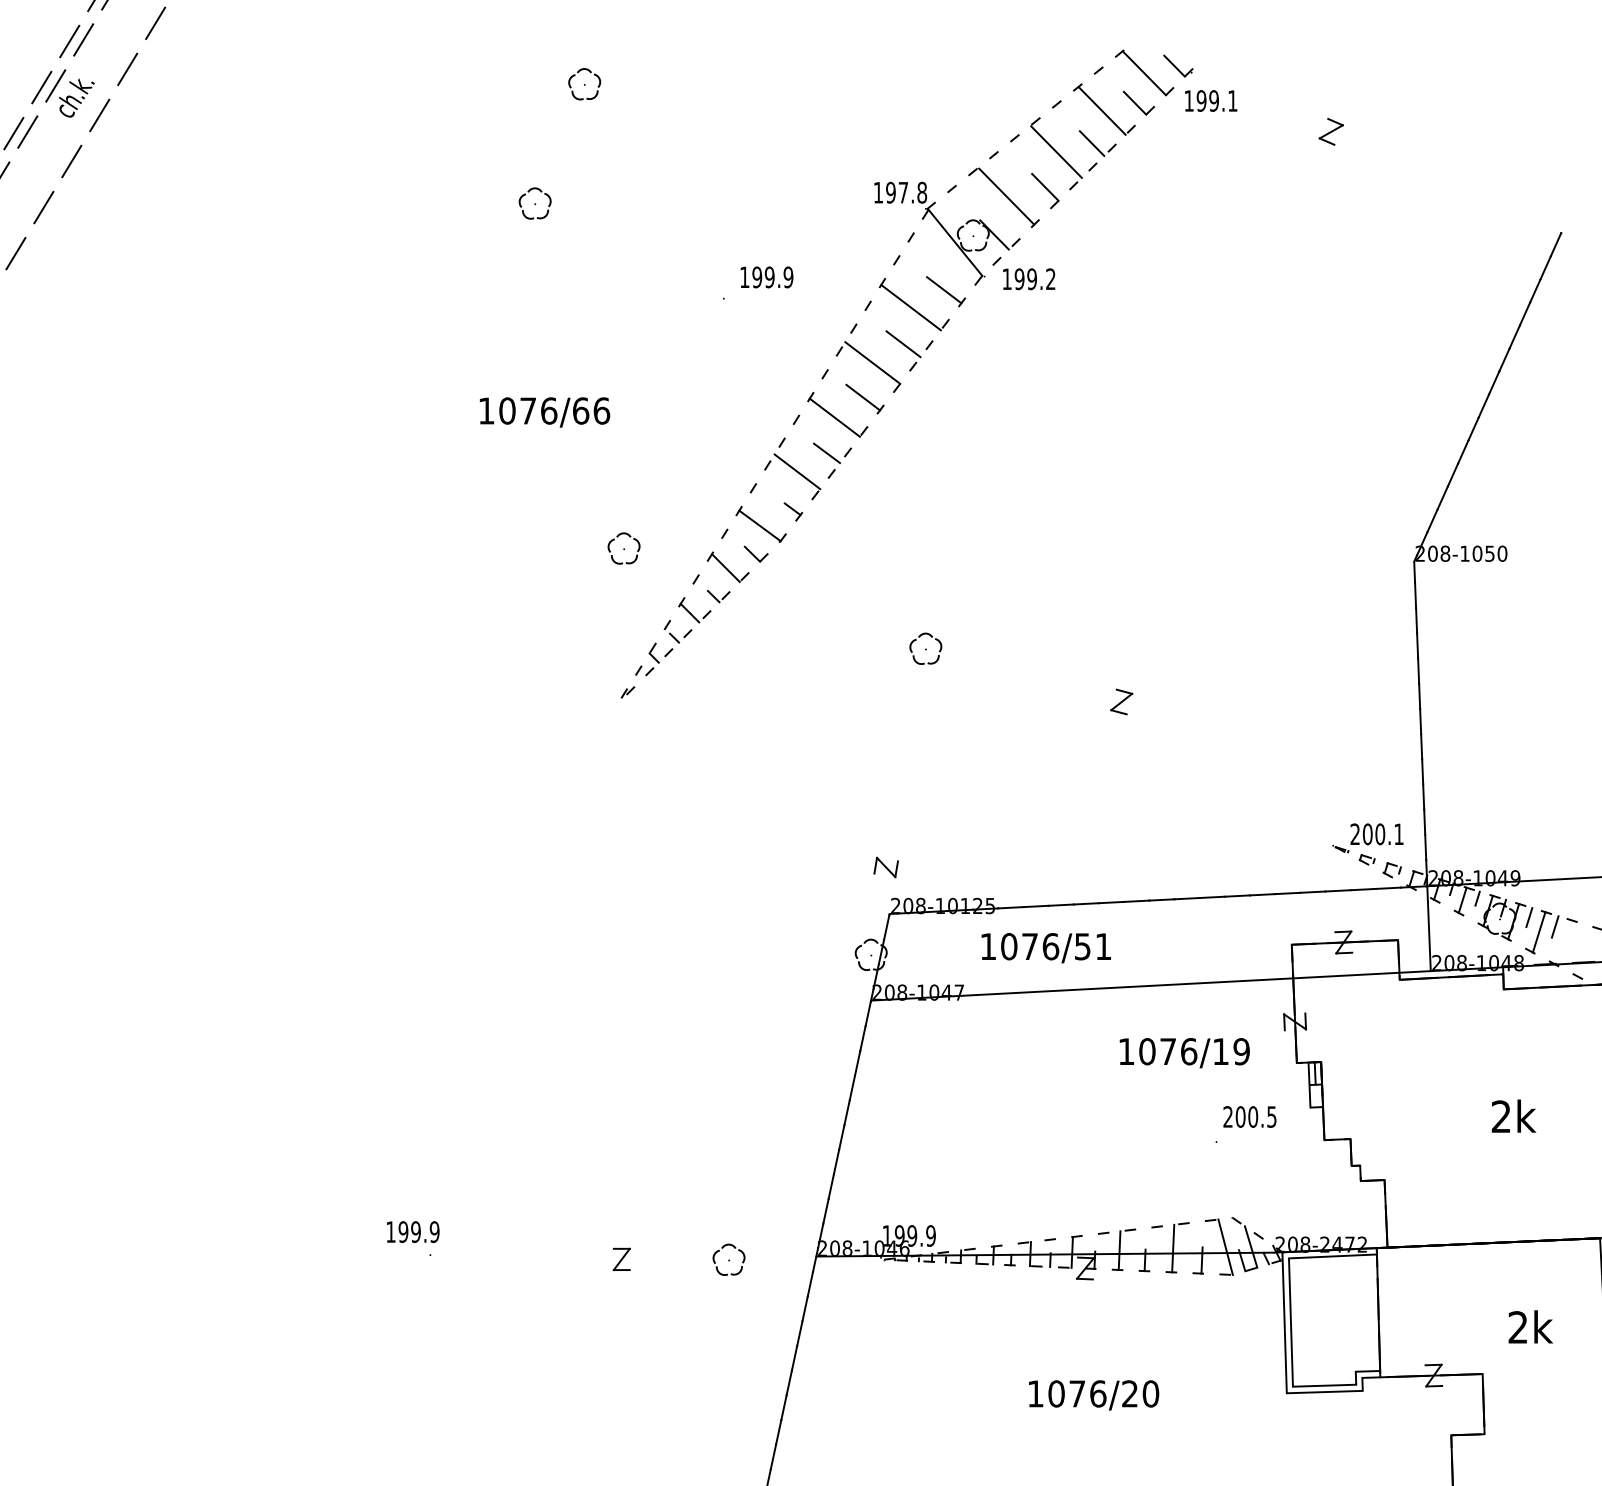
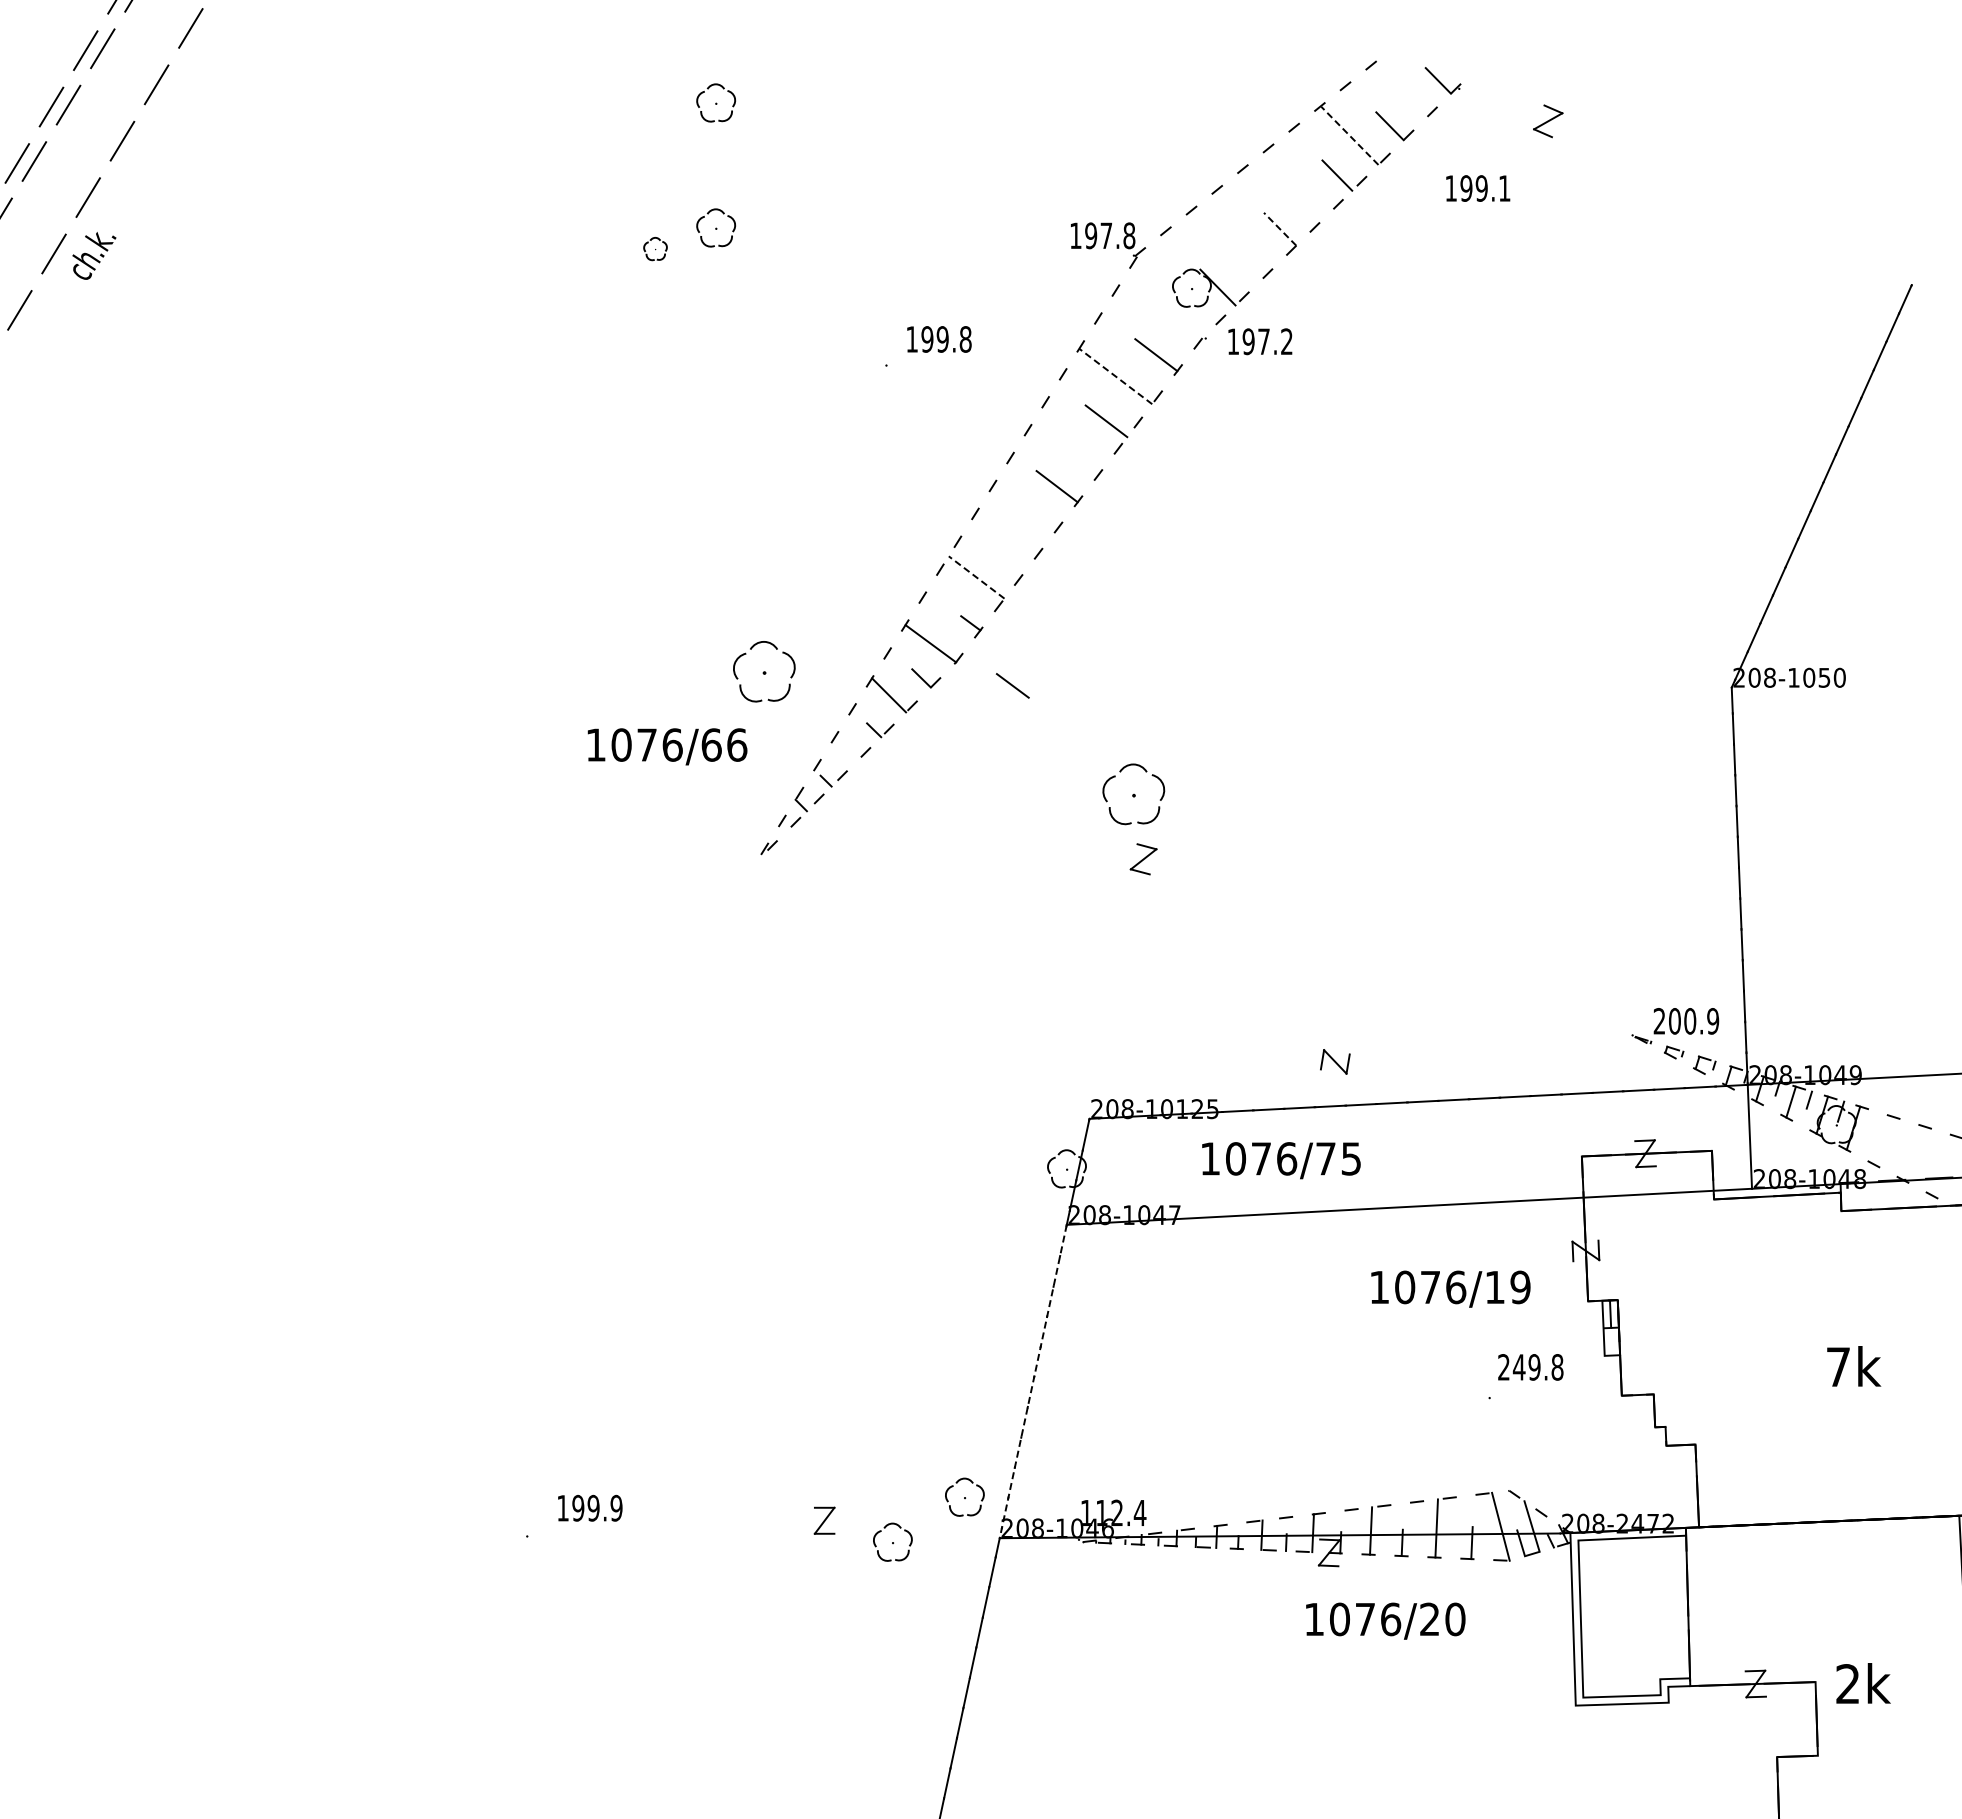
line: (1144, 73) -> (1401, 89), removed
text: (76, 97) -> (94, 255), moved
text: (1211, 100) -> (1478, 188), moved
line: (1101, 110) -> (1349, 135), solid -> dashed
part: (1331, 132) -> (1548, 121), moved
line: (1056, 151) -> (1293, 185), removed
part: (584, 185) -> (716, 227), added
line: (1044, 186) -> (1279, 228), solid -> dashed
line: (1006, 196) -> (1232, 240), removed
part: (535, 203) -> (655, 248), size x0.6
line: (954, 242) -> (1169, 296), removed
text: (788, 277) -> (965, 339), 199.9 -> 199.8
text: (1031, 279) -> (1263, 341), 199.2 -> 197.2
line: (910, 307) -> (1115, 376), solid -> dashed
line: (872, 362) -> (1068, 443), removed
text: (544, 412) -> (667, 746), moved
line: (834, 417) -> (1022, 510), removed
line: (826, 453) -> (1012, 685), moved
line: (797, 471) -> (976, 577), solid -> dashed
part: (624, 547) -> (764, 670), size x1.6
line: (689, 613) -> (844, 750), removed
part: (925, 648) -> (1133, 793), size x1.6
part: (1121, 702) -> (1143, 859), moved
text: (1399, 834) -> (1713, 1021), 200.1 -> 200.9
part: (886, 867) -> (1335, 1061), moved
line: (1529, 916) -> (1872, 1122), removed
line: (1555, 926) -> (1904, 1134), removed
line: (1538, 932) -> (1884, 1141), removed
text: (1093, 946) -> (1338, 1158), 1076/51 -> 1076/75
text: (1500, 1116) -> (1837, 1366), 2k -> 7k
text: (1255, 1117) -> (1537, 1367), 200.5 -> 249.8
line: (843, 1129) -> (1033, 1382), solid -> dashed
part: (787, 1222) -> (964, 1496), added
text: (413, 1231) -> (590, 1507), moved
text: (914, 1235) -> (1120, 1512), 199.9 -> 112.4
part: (621, 1259) -> (824, 1520), moved
text: (1530, 1327) -> (1863, 1683), moved
text: (1093, 1394) -> (1385, 1620), moved

